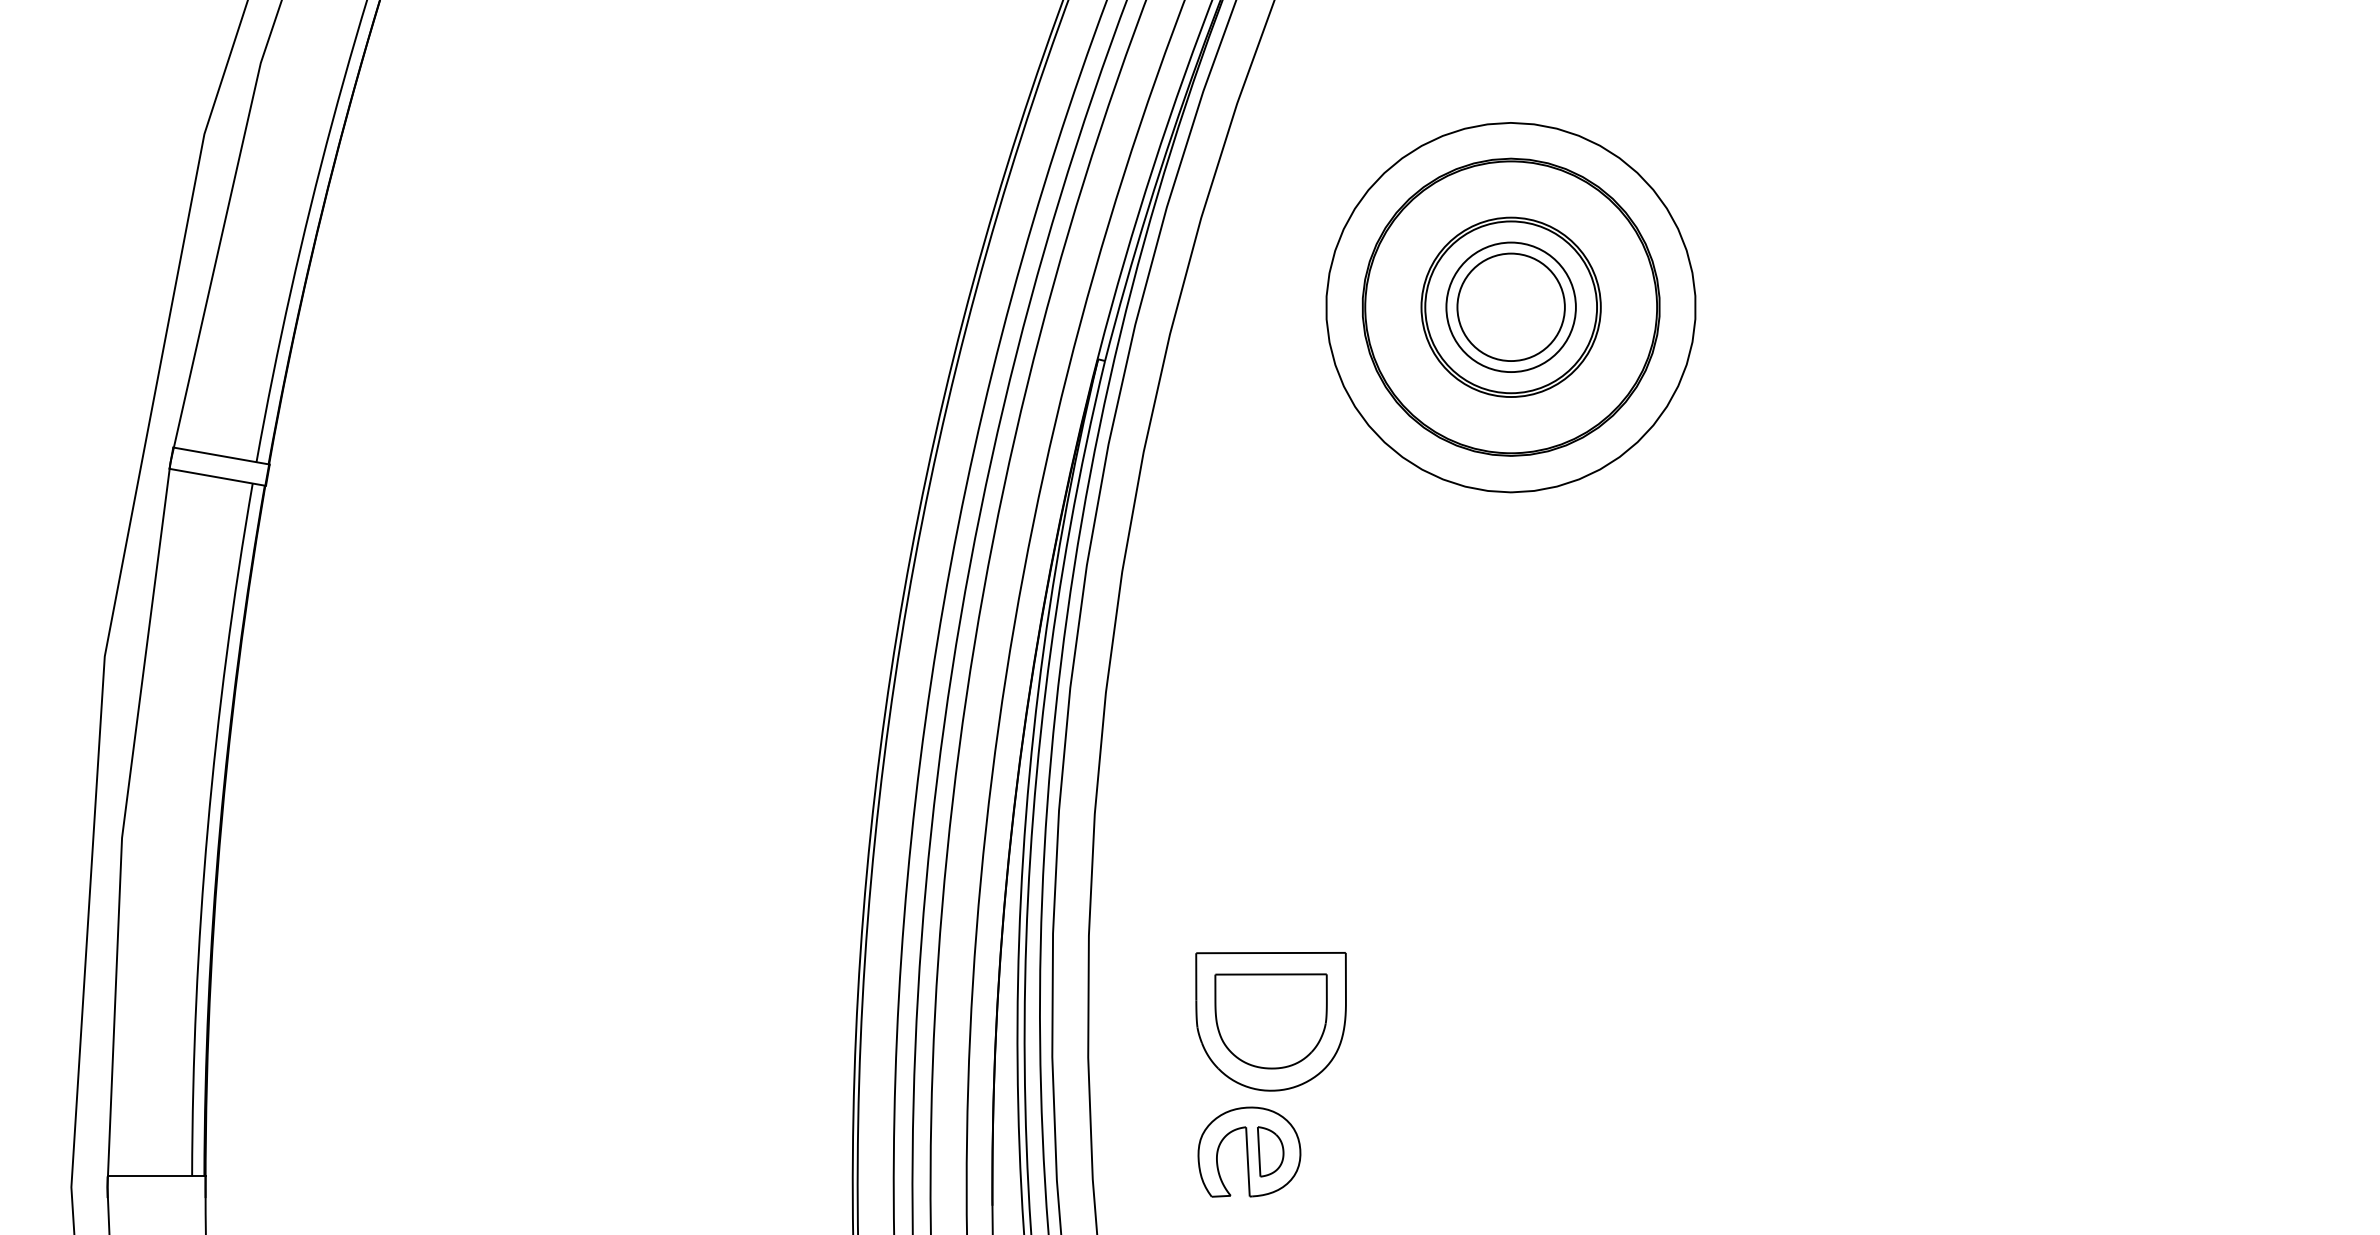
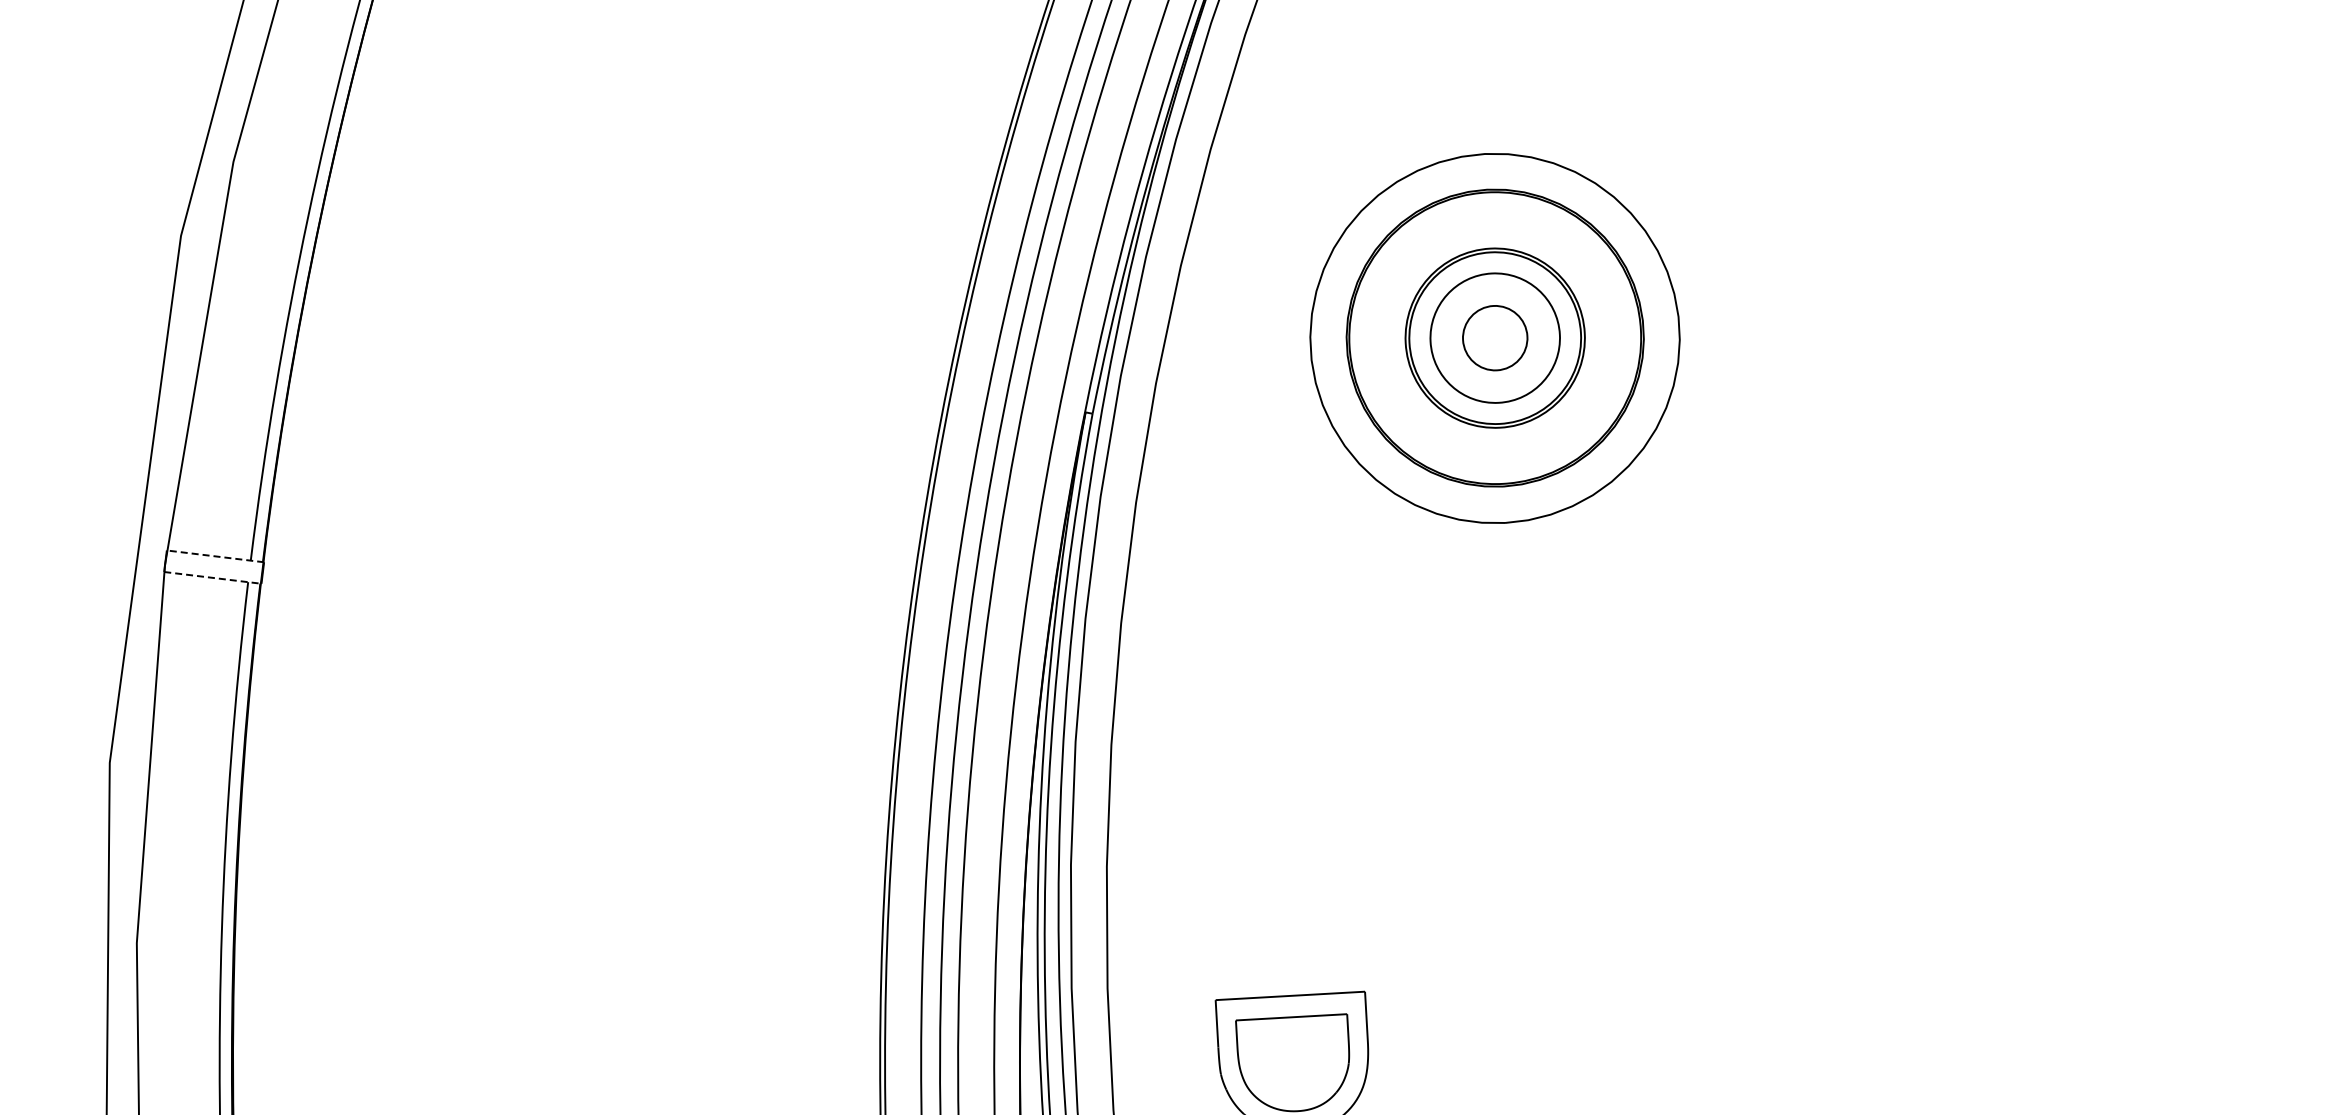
circle: (1510, 307) -> (1494, 338), size x0.6
line: (221, 456) -> (215, 556), solid -> dashed
line: (217, 477) -> (212, 578), solid -> dashed

